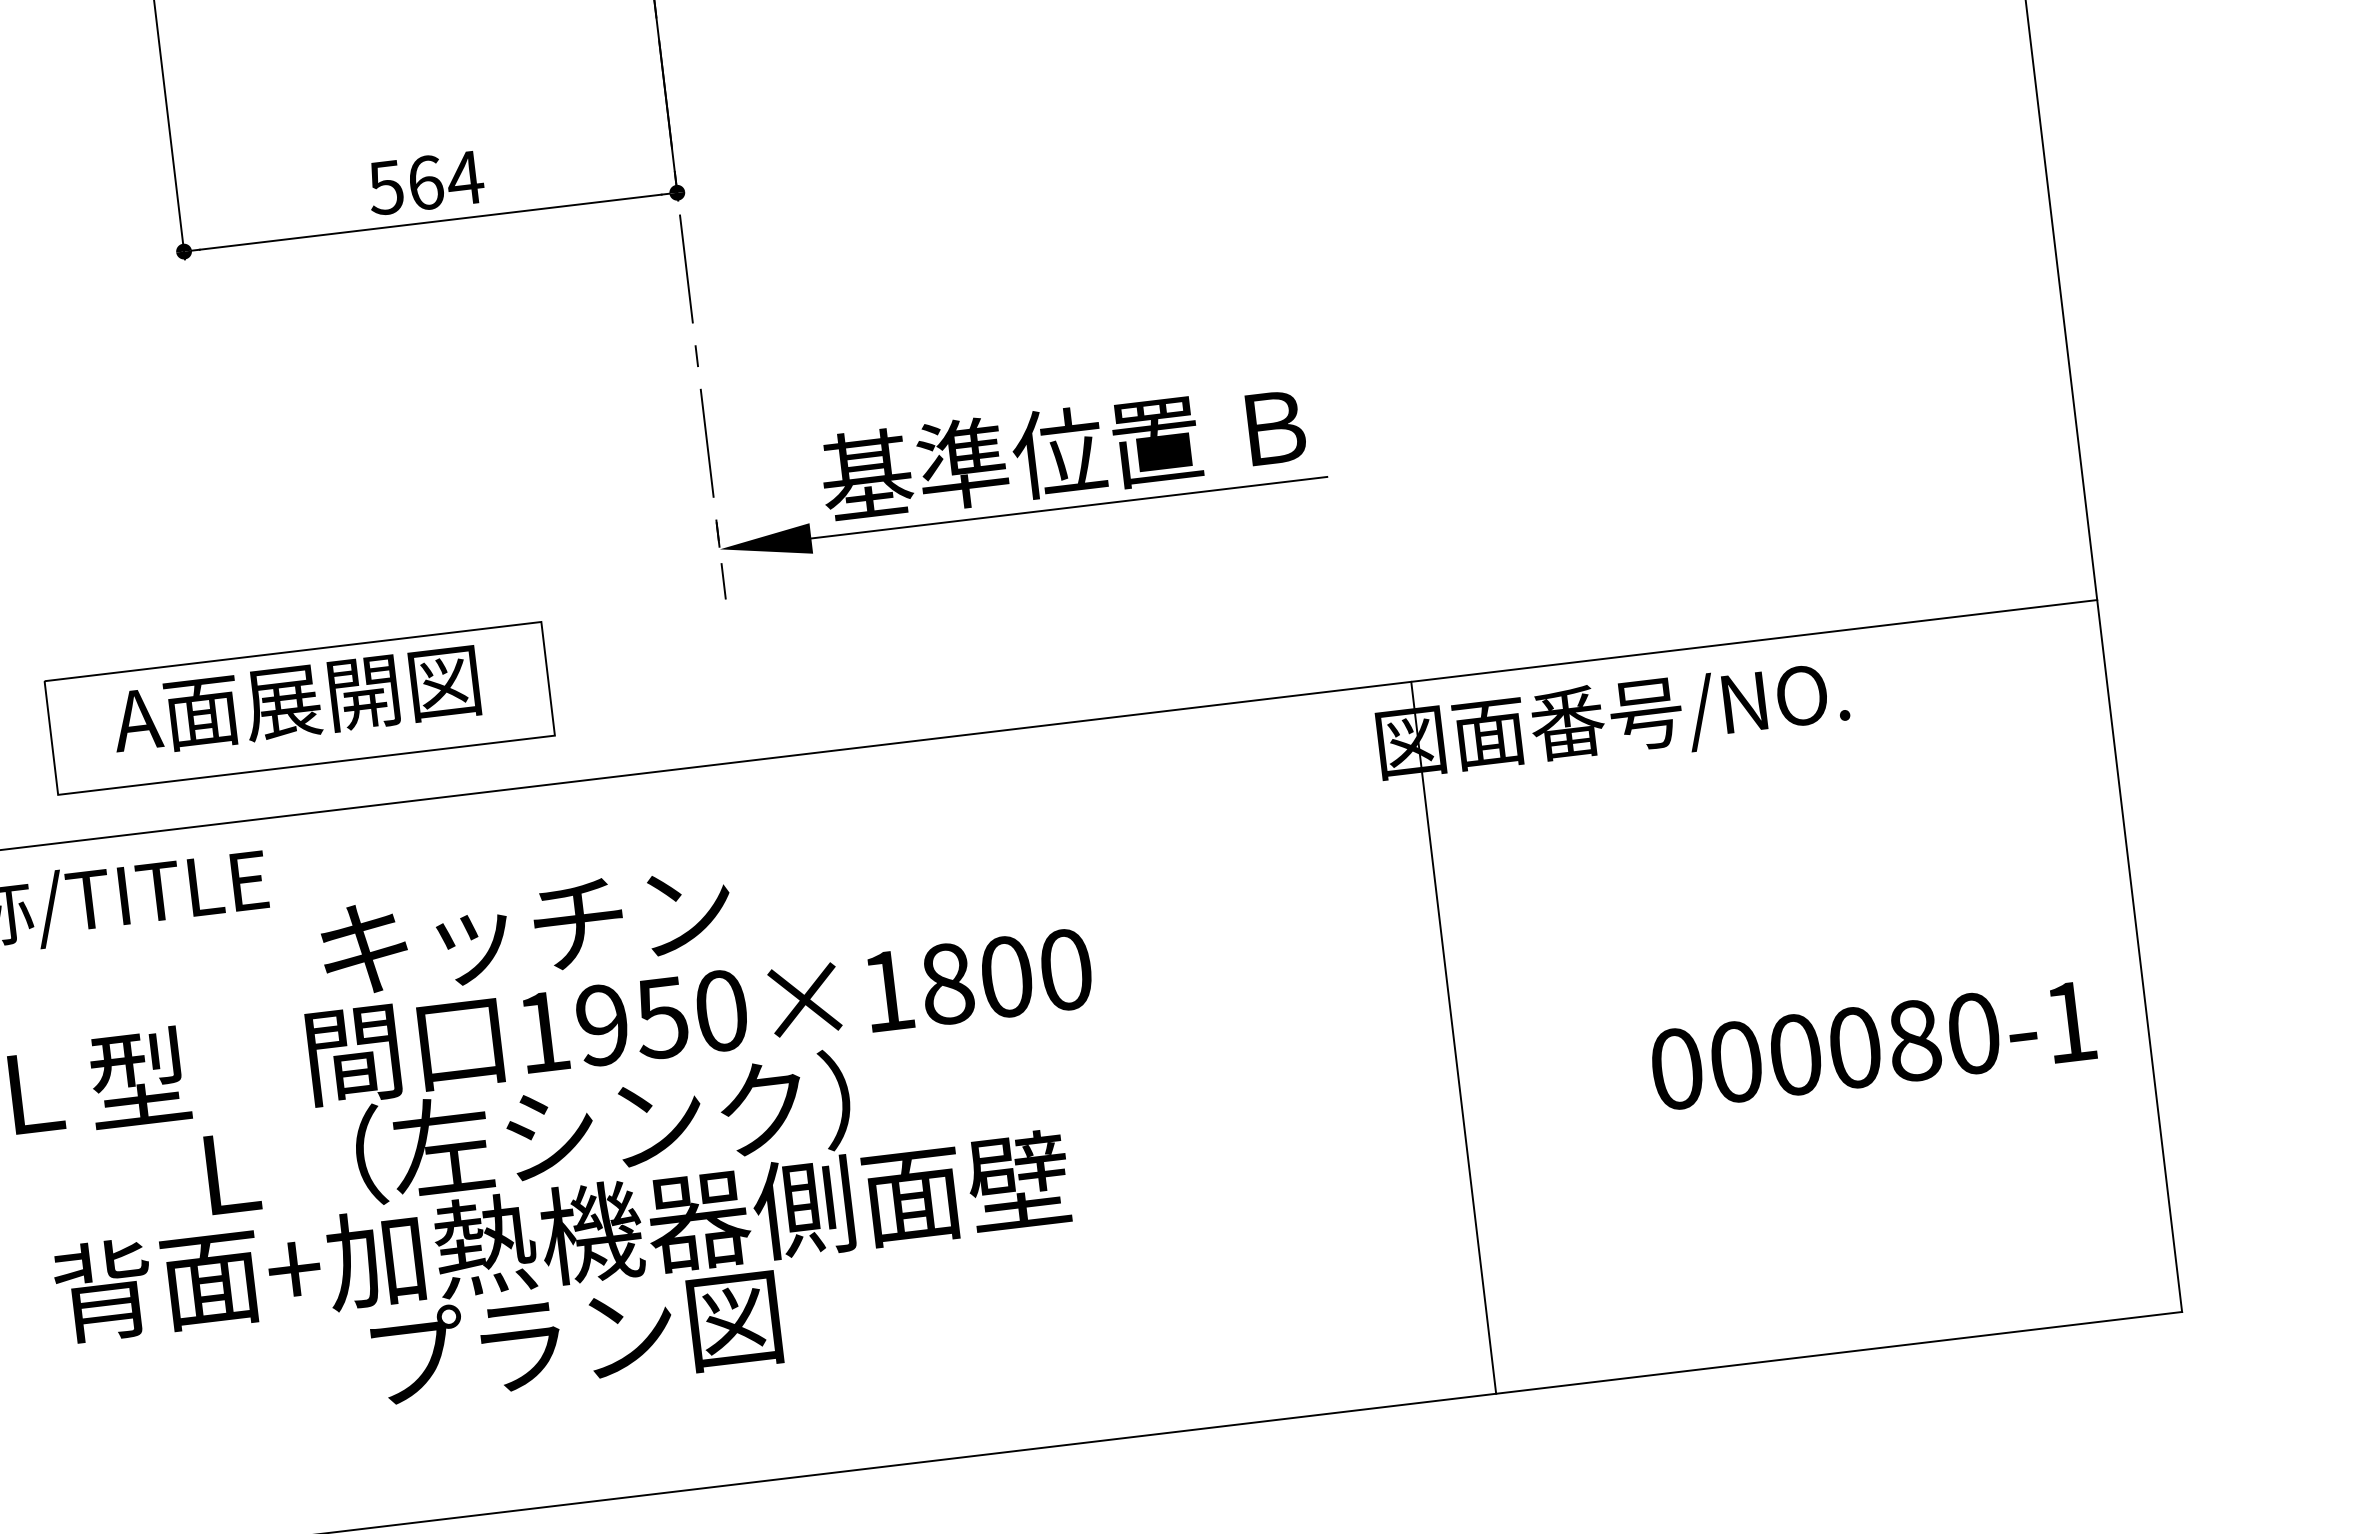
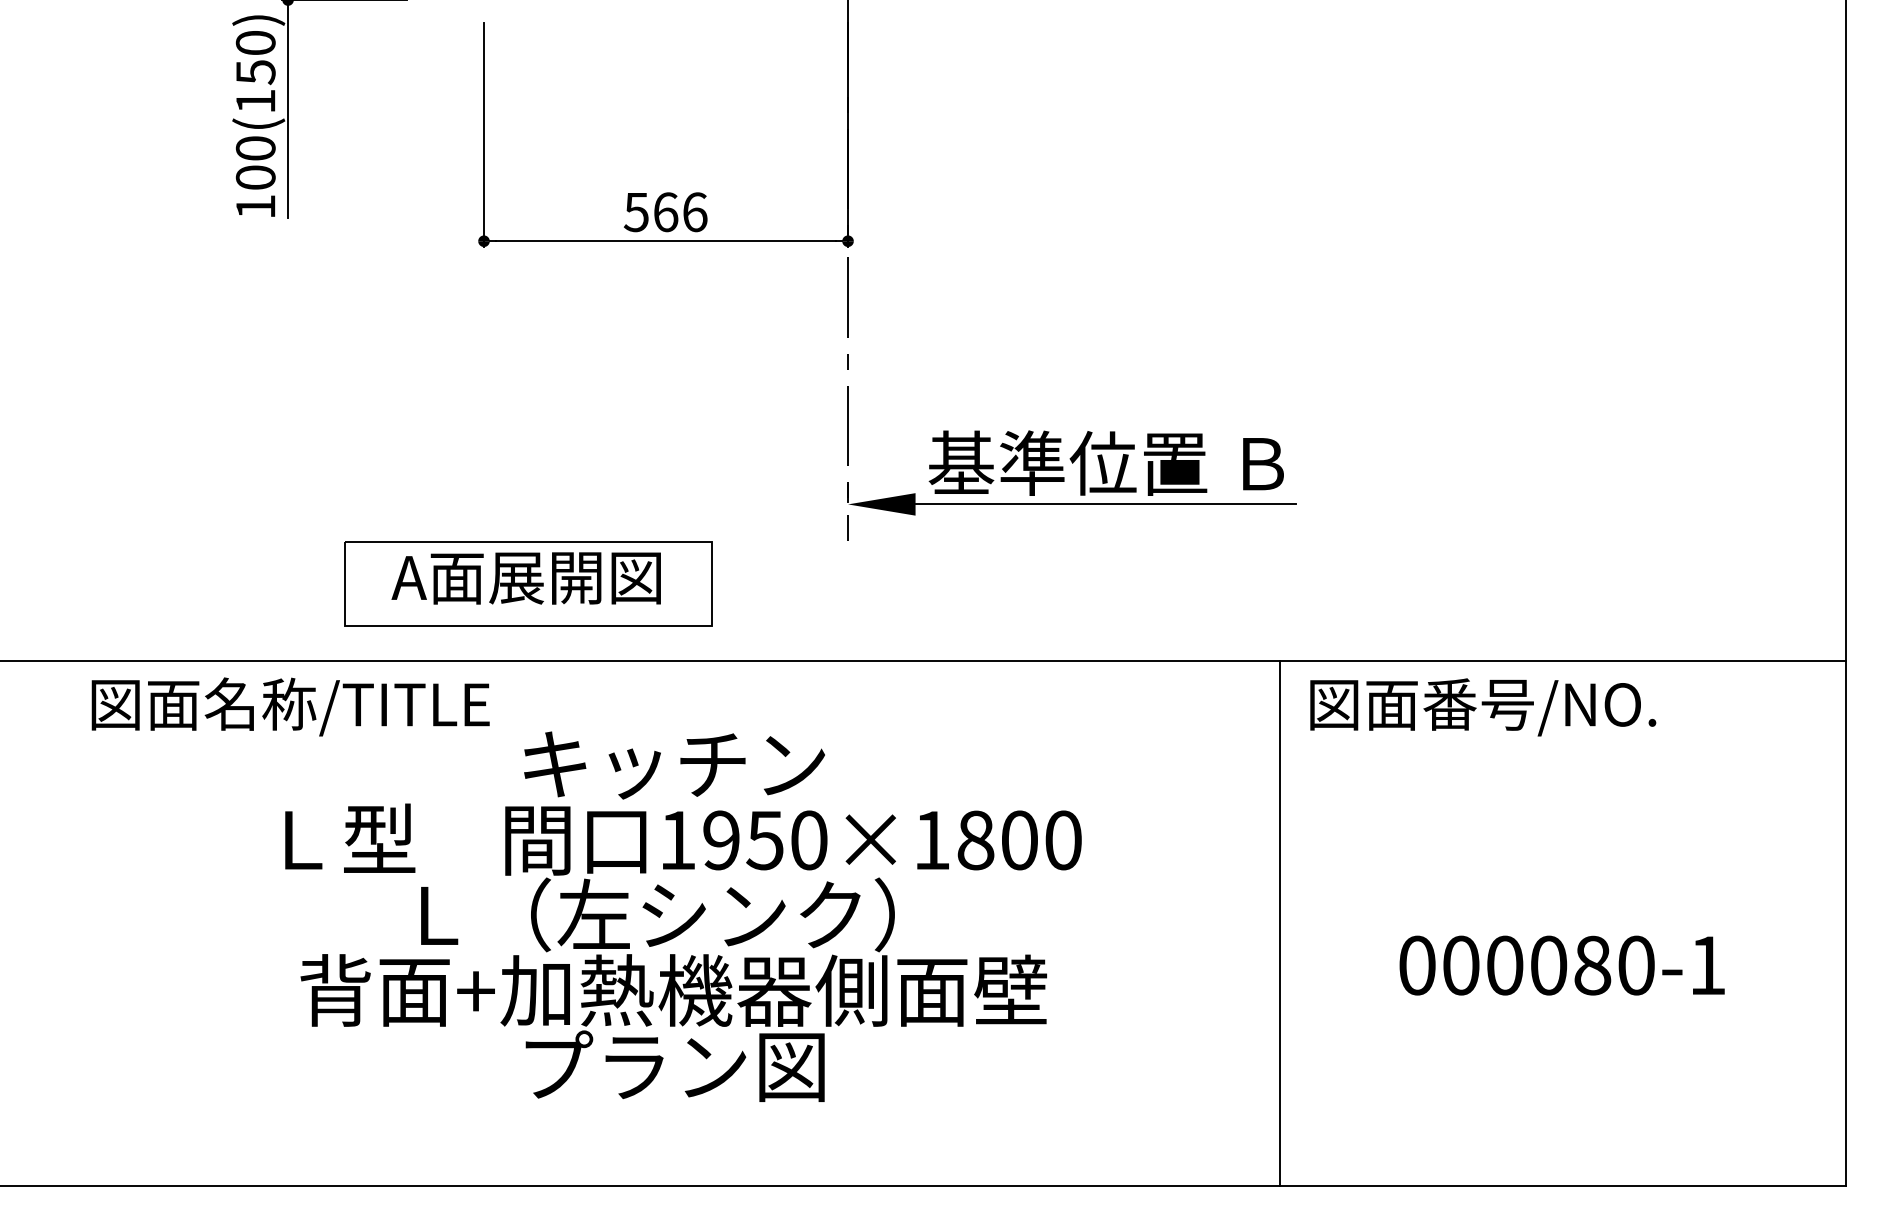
text: (464, 178) -> (694, 212), 564 -> 566
line: (1453, 1037) -> (1279, 923), moved
text: (1872, 1045) -> (1561, 965), moved

